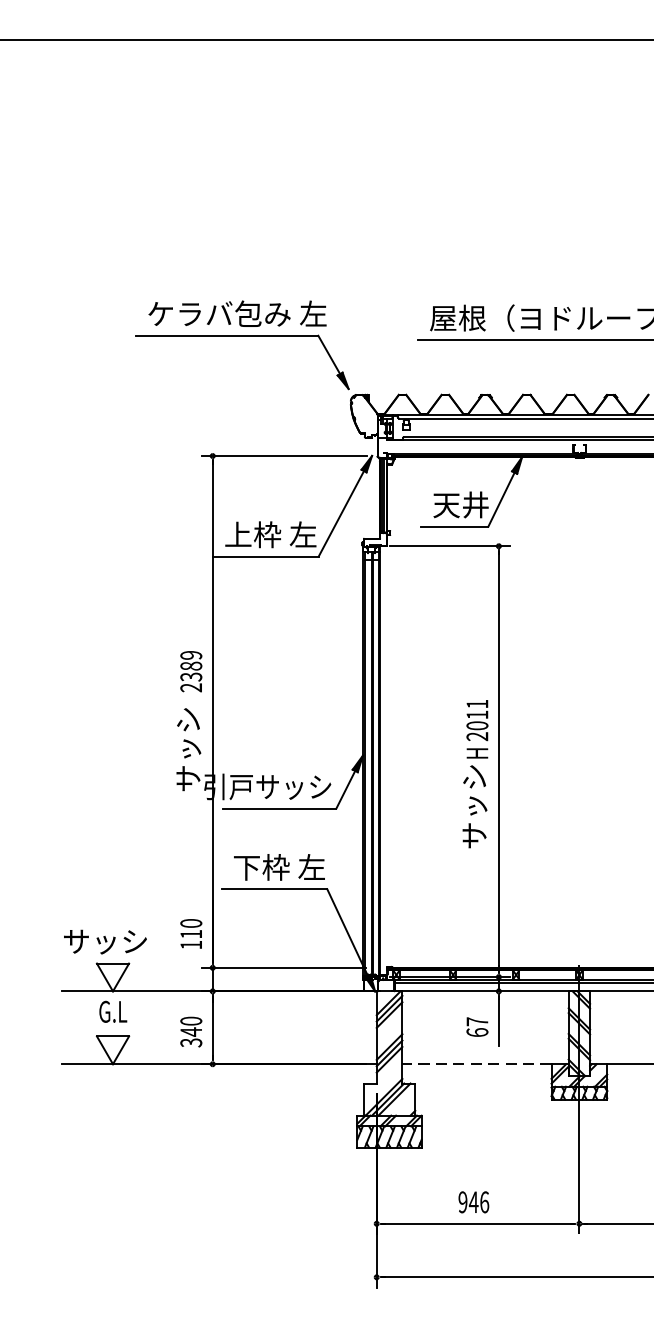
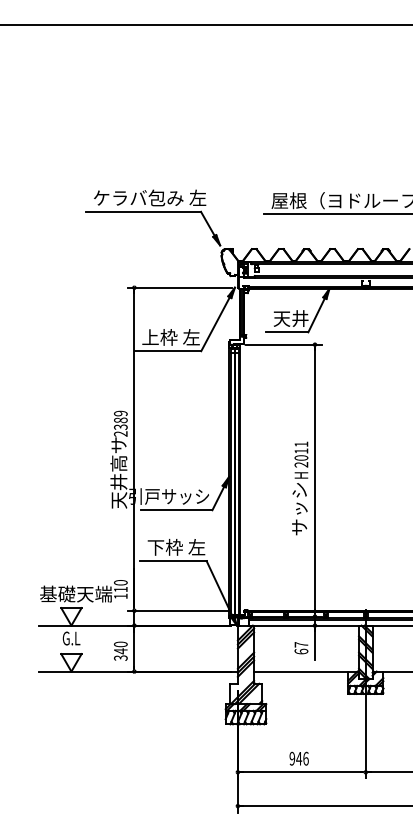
text: (187, 748) -> (118, 472), サッシ -> 天井高サ
text: (121, 940) -> (76, 593), サッシ -> 基礎天端
line: (475, 1064) -> (300, 671), dashed -> solid

